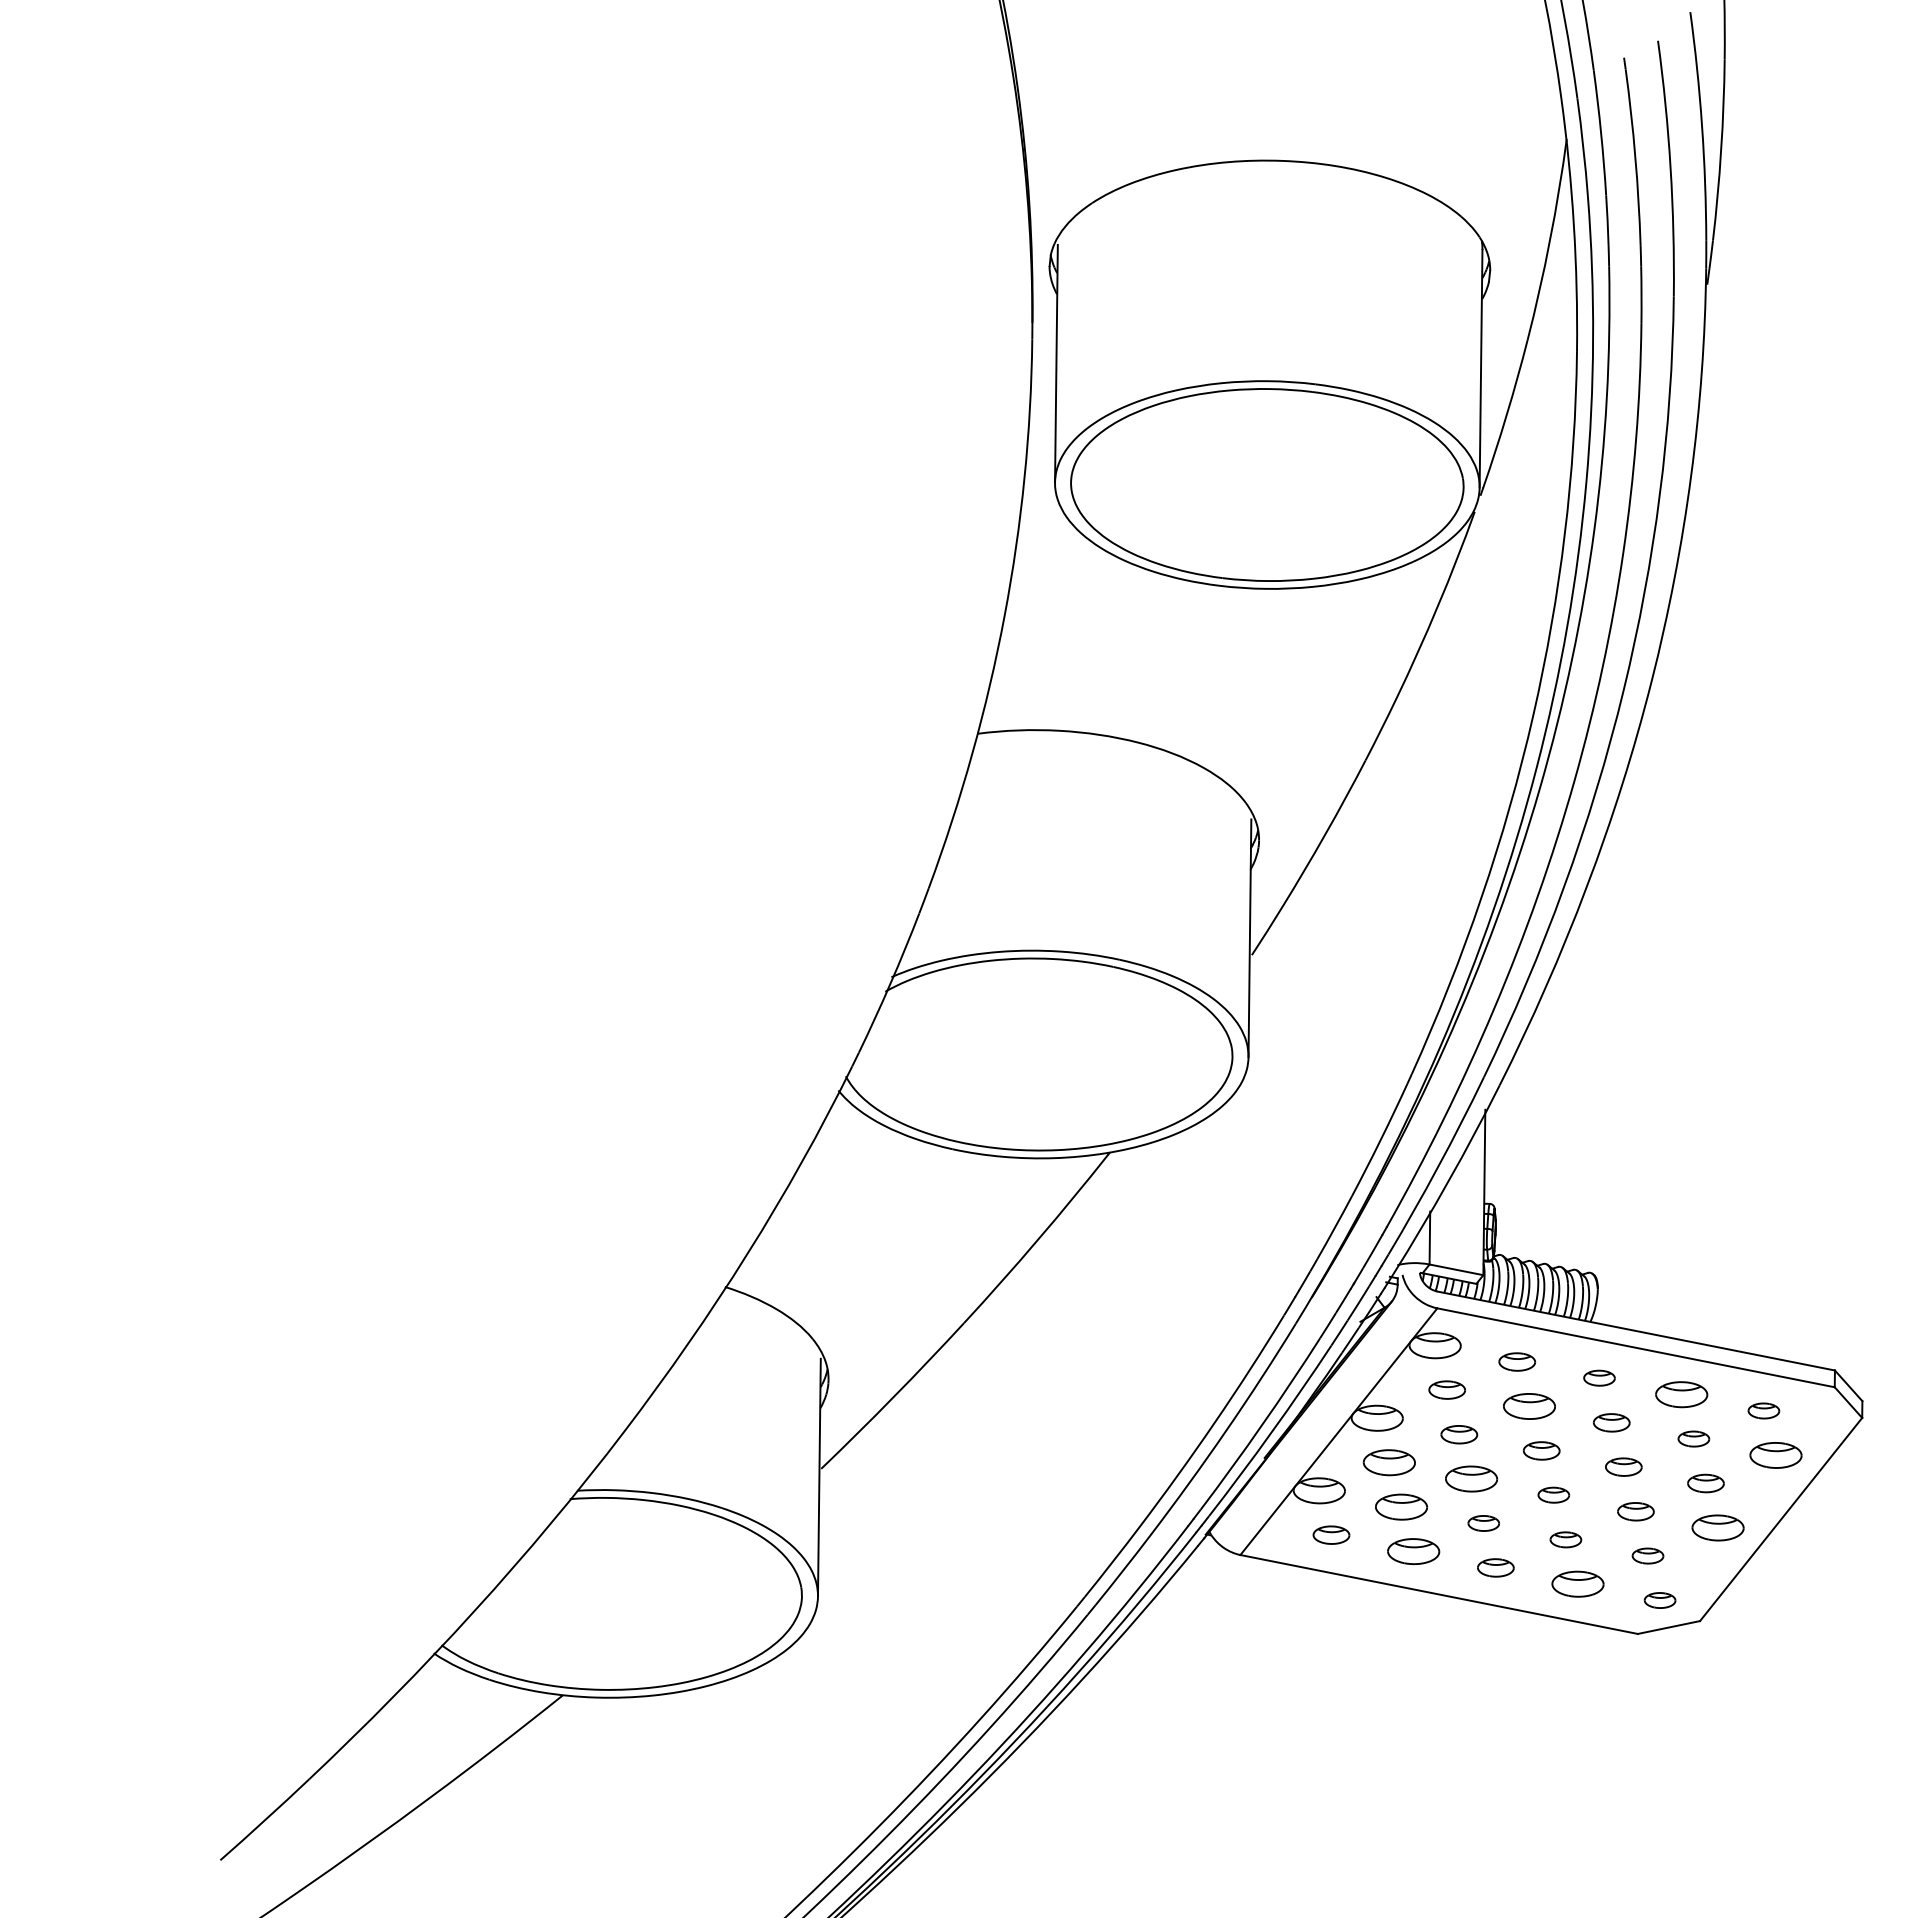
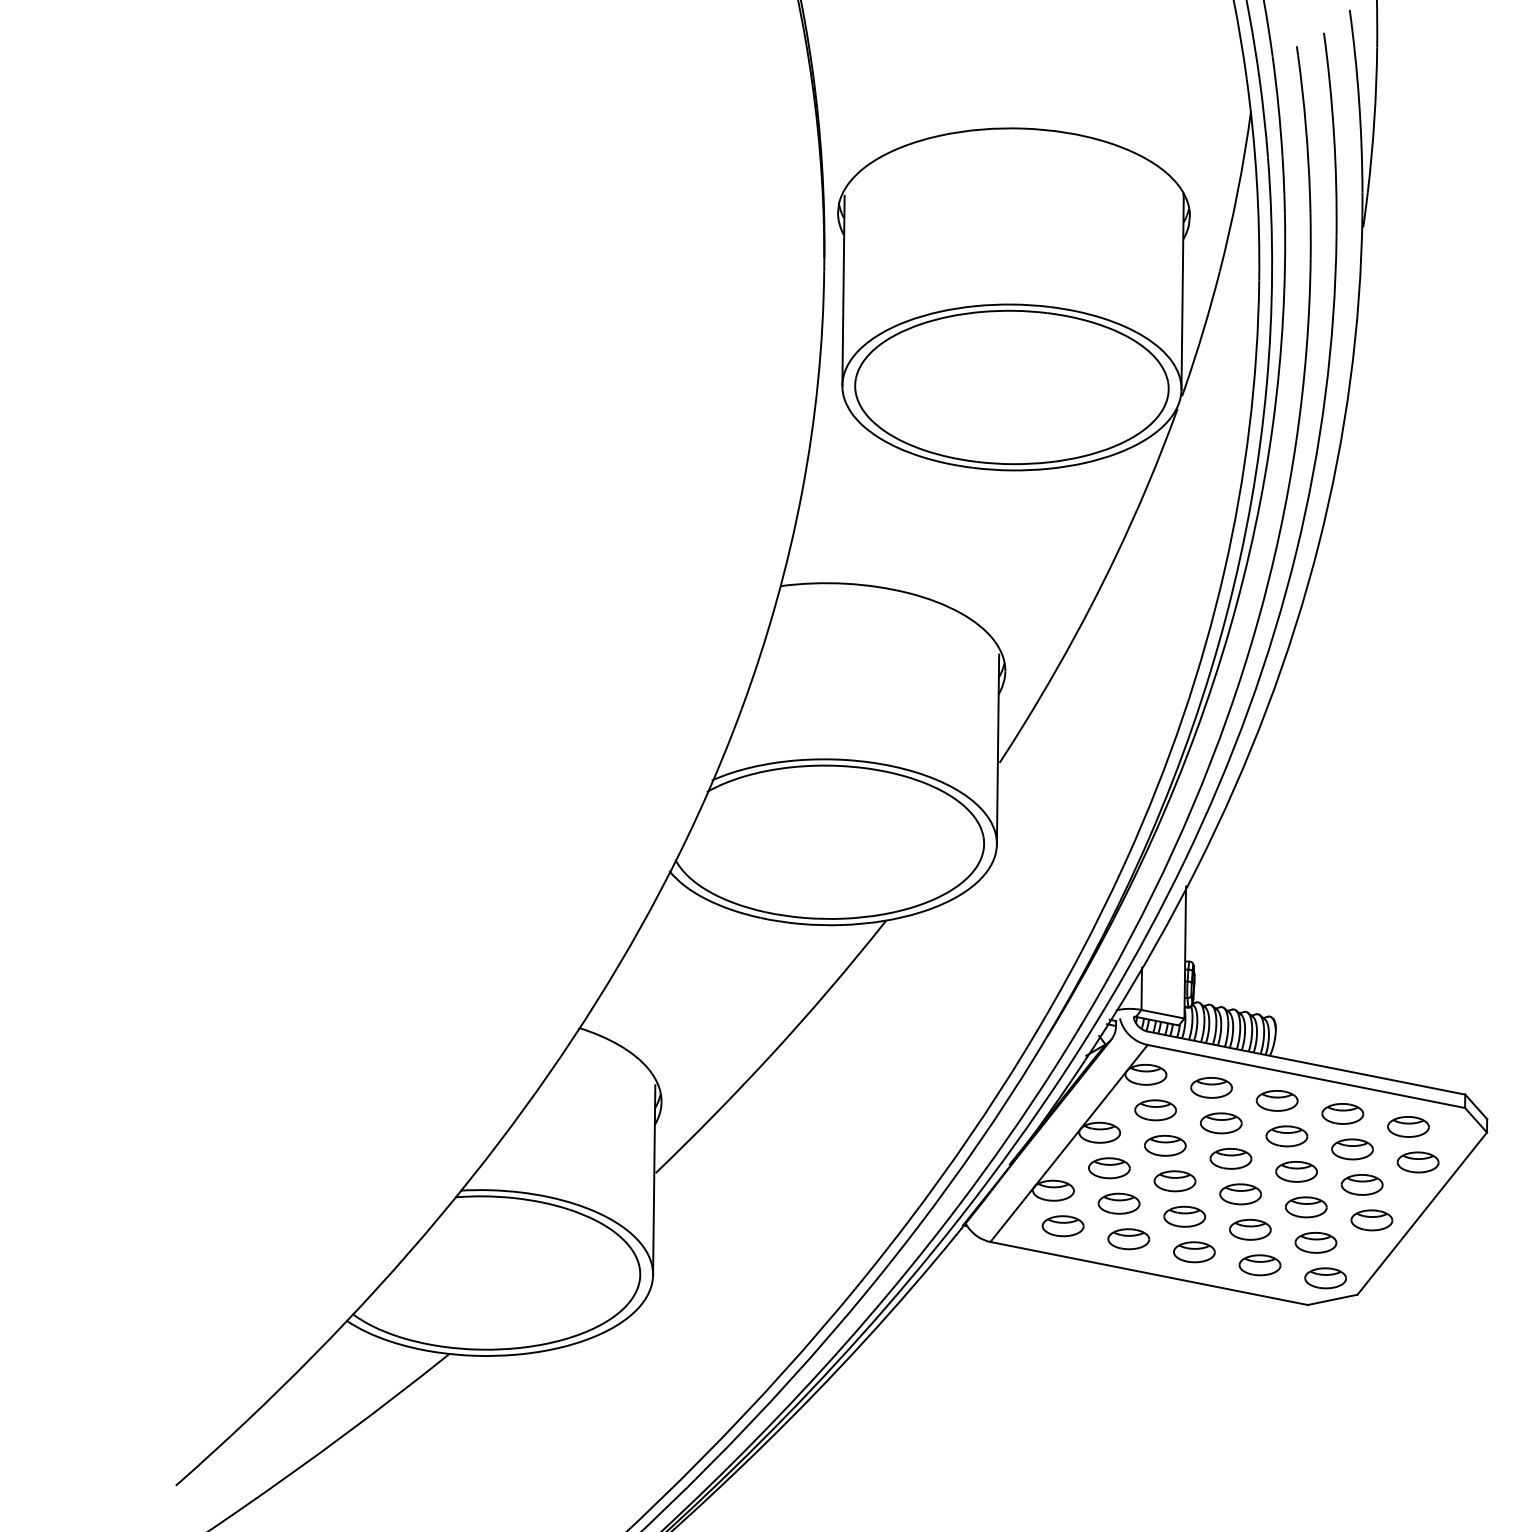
part: (1516, 1361) -> (1210, 1087), size x1.43
part: (1599, 1377) -> (1277, 1100), size x1.67
part: (1446, 1389) -> (1155, 1109), size x1.43
part: (1763, 1410) -> (1408, 1126), size x1.67
part: (1611, 1422) -> (1286, 1136), size x1.43
part: (1458, 1434) -> (1164, 1145), size x1.43
part: (1693, 1438) -> (1352, 1148), size x1.67
part: (1541, 1450) -> (1230, 1158), size x1.43
part: (1623, 1466) -> (1296, 1171), size x1.43
part: (1705, 1483) -> (1361, 1184), size x1.43
part: (1553, 1494) -> (1240, 1193), size x1.67
part: (1635, 1511) -> (1305, 1207), size x1.43
part: (1483, 1523) -> (1184, 1216), size x1.67
part: (1331, 1534) -> (1063, 1225), size x1.43
part: (1565, 1539) -> (1250, 1229), size x1.67
part: (1647, 1555) -> (1315, 1242), size x1.67
part: (1495, 1567) -> (1194, 1251), size x1.43
part: (1659, 1600) -> (1325, 1278), size x1.67

